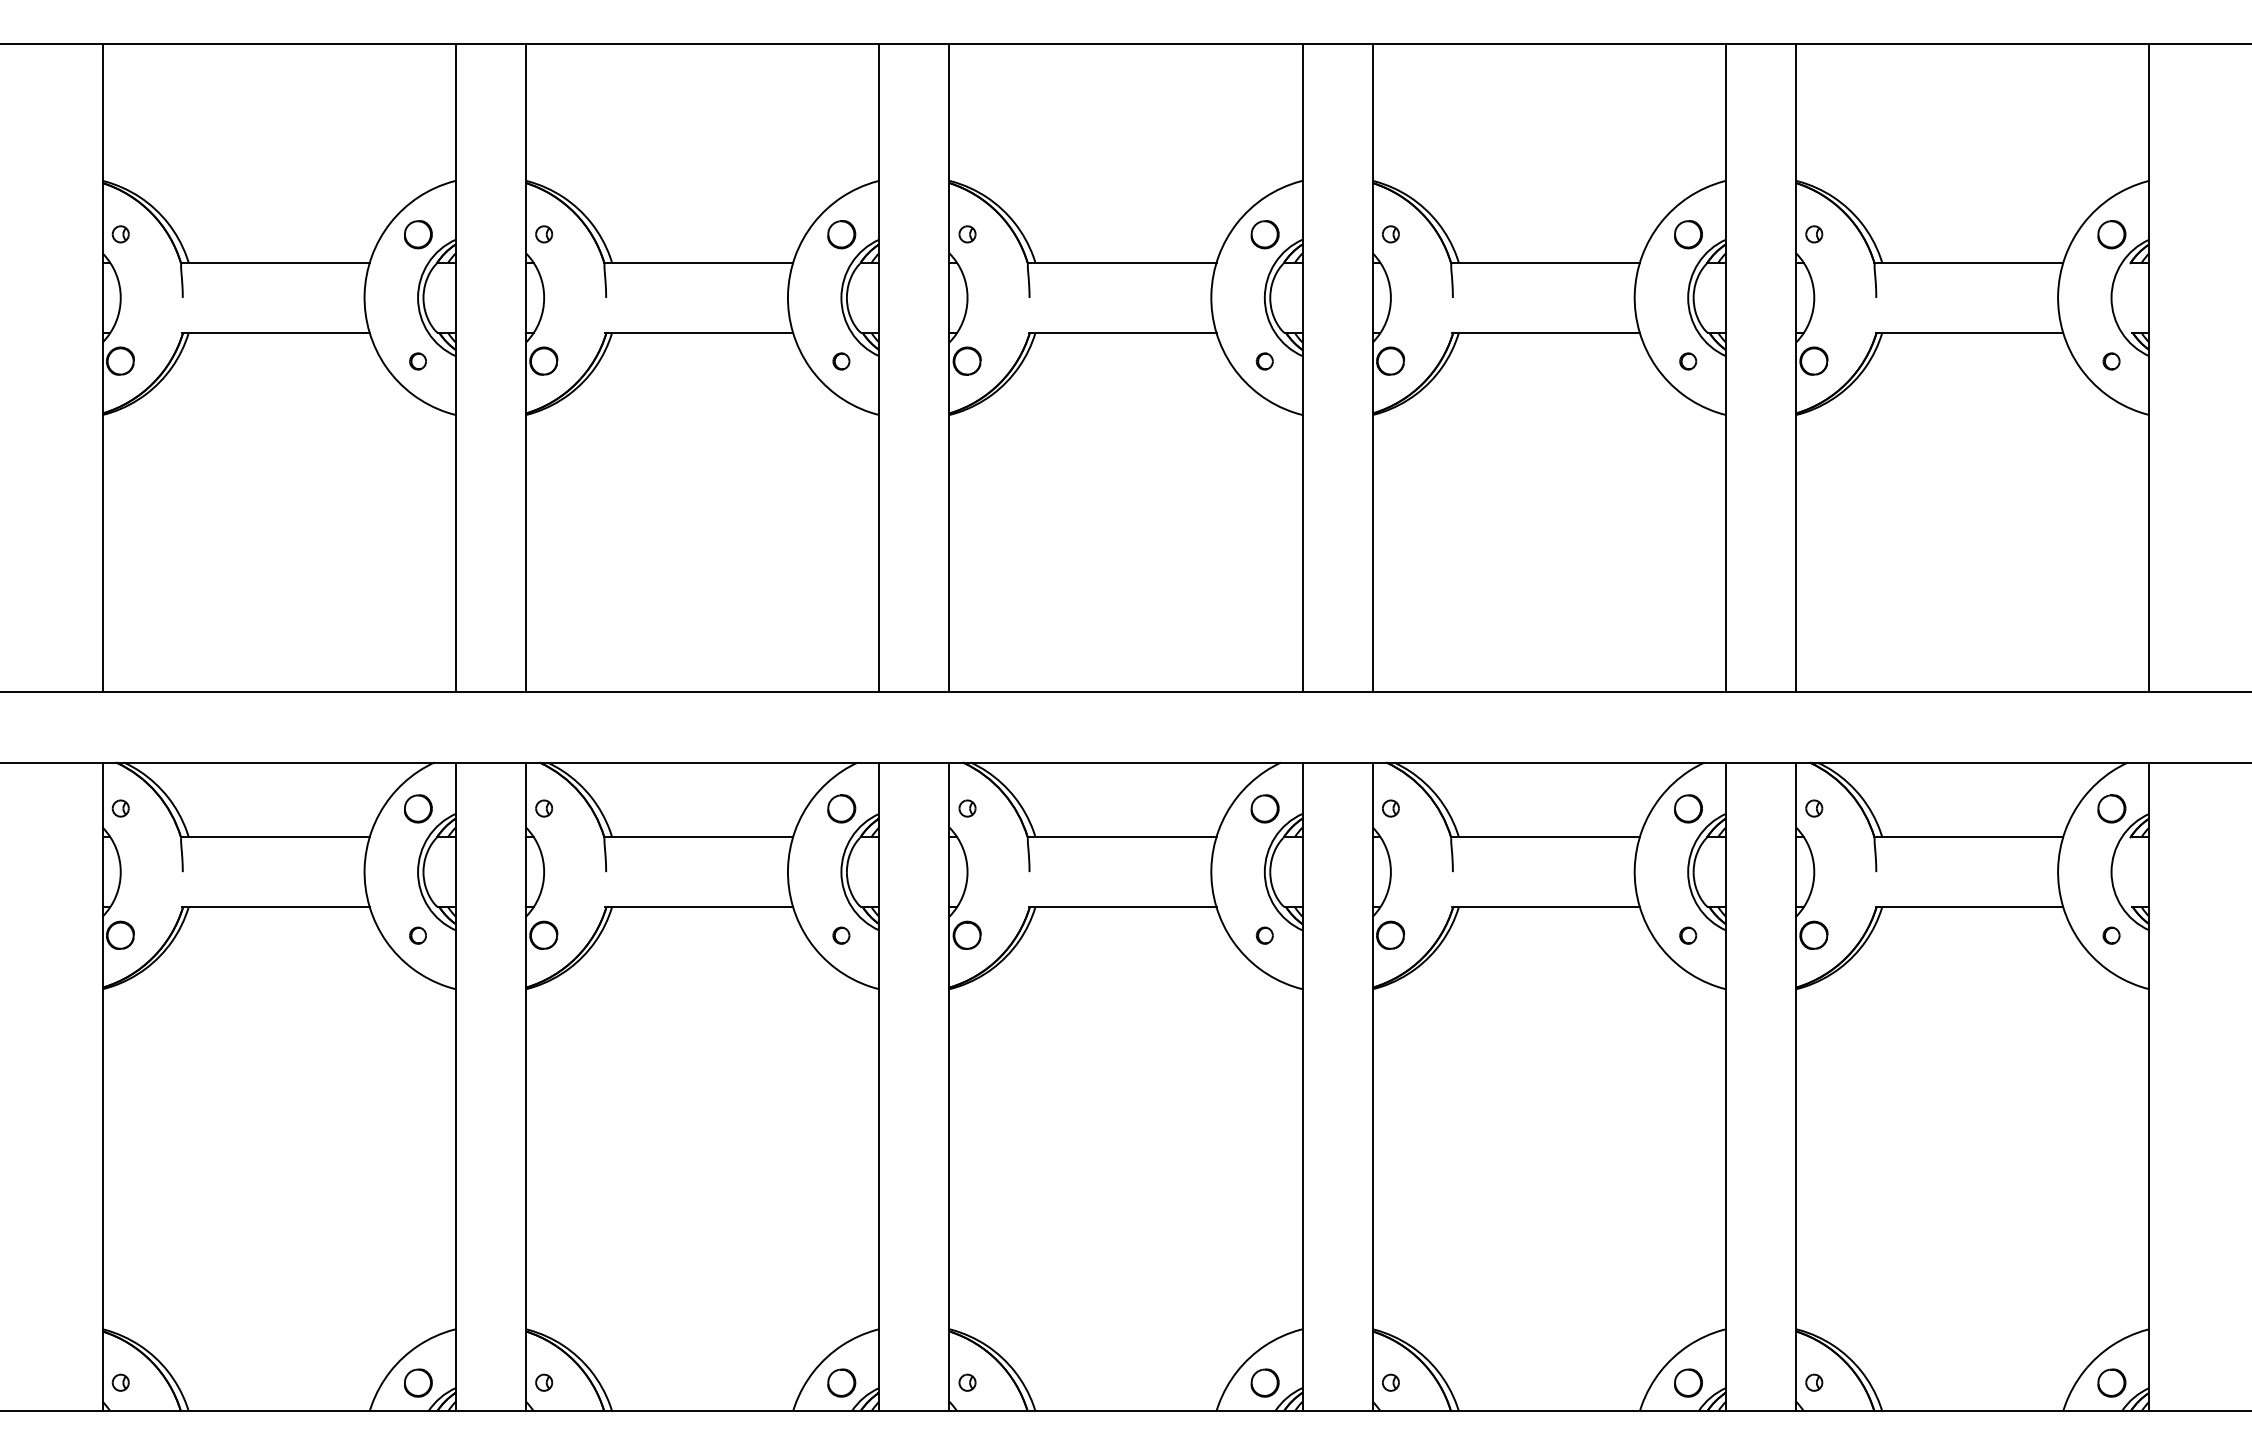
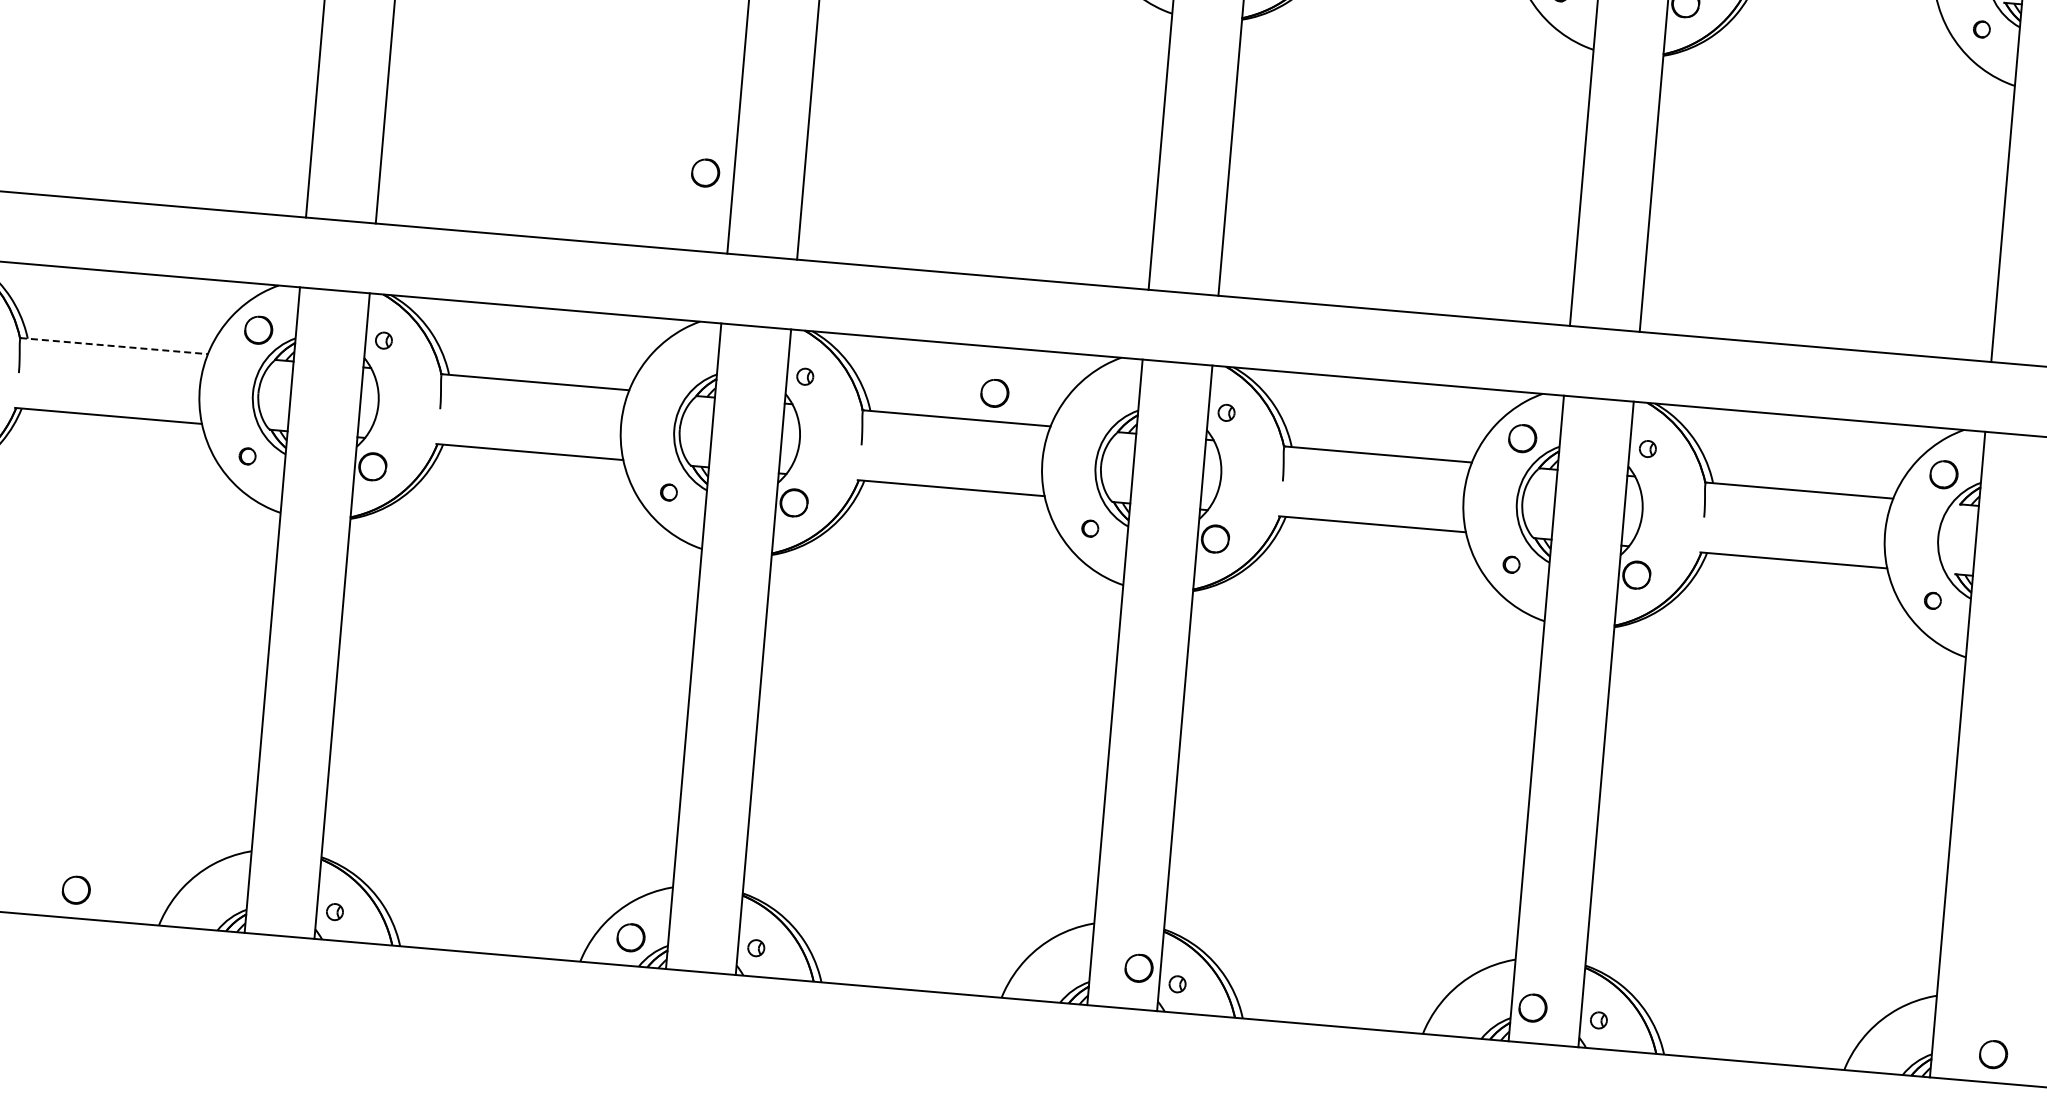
part: (841, 808) -> (705, 172), moved
part: (1264, 808) -> (994, 392), moved
line: (275, 837) -> (114, 346), solid -> dashed
part: (418, 1382) -> (76, 889), moved
part: (1264, 1382) -> (1138, 967), moved
part: (1688, 1382) -> (1533, 1007), moved
part: (2111, 1382) -> (1993, 1053), moved

